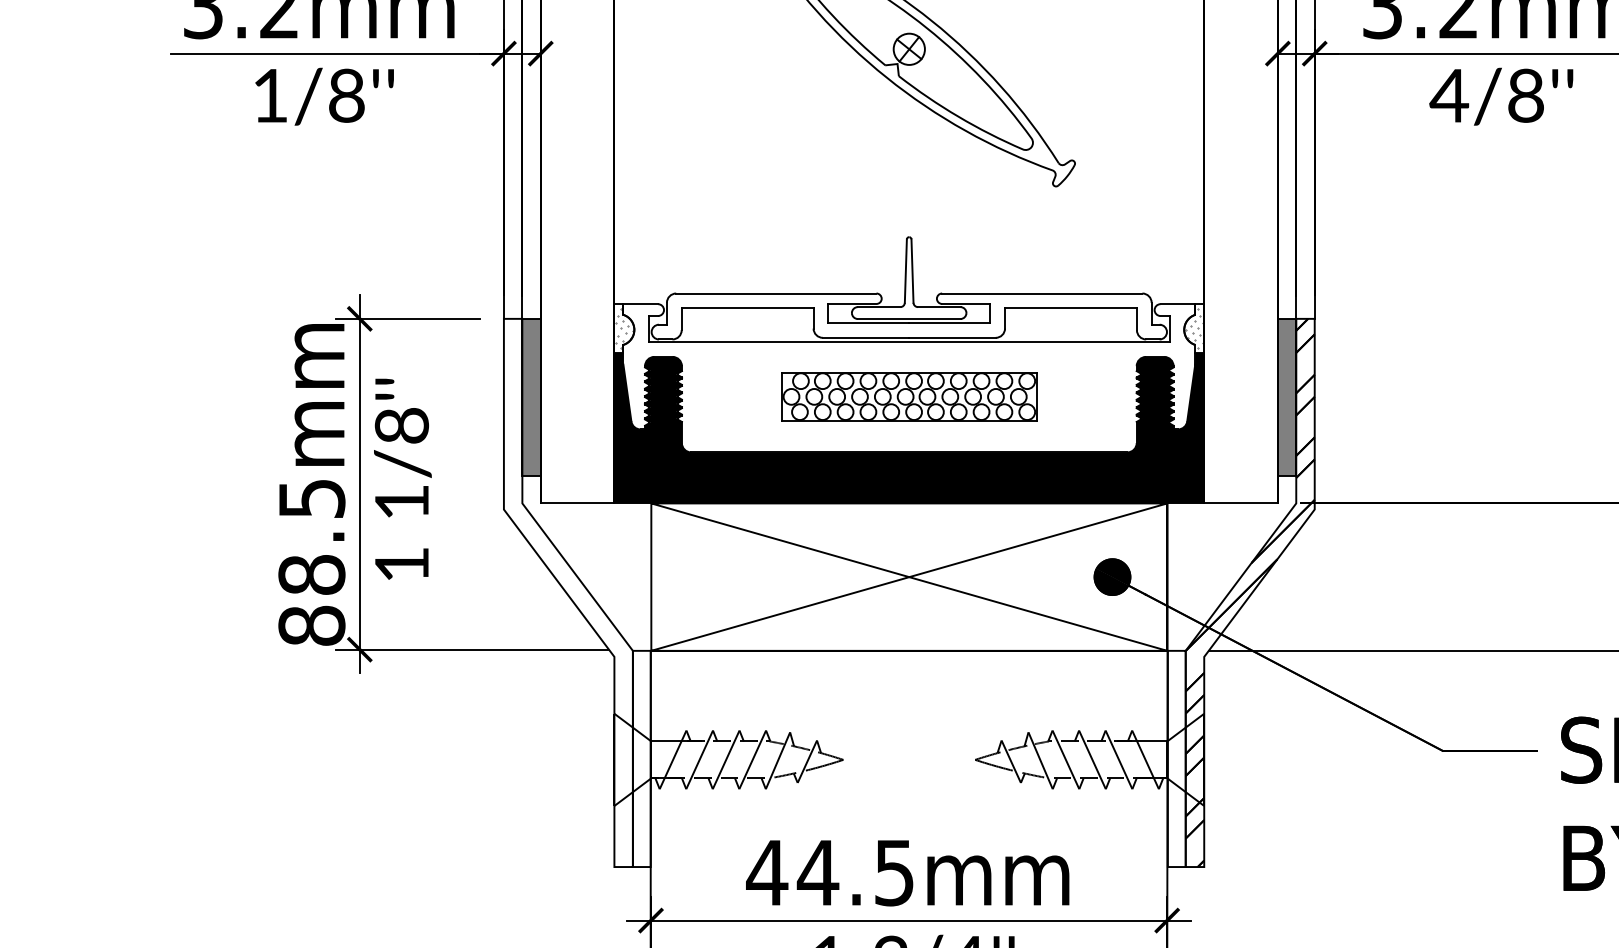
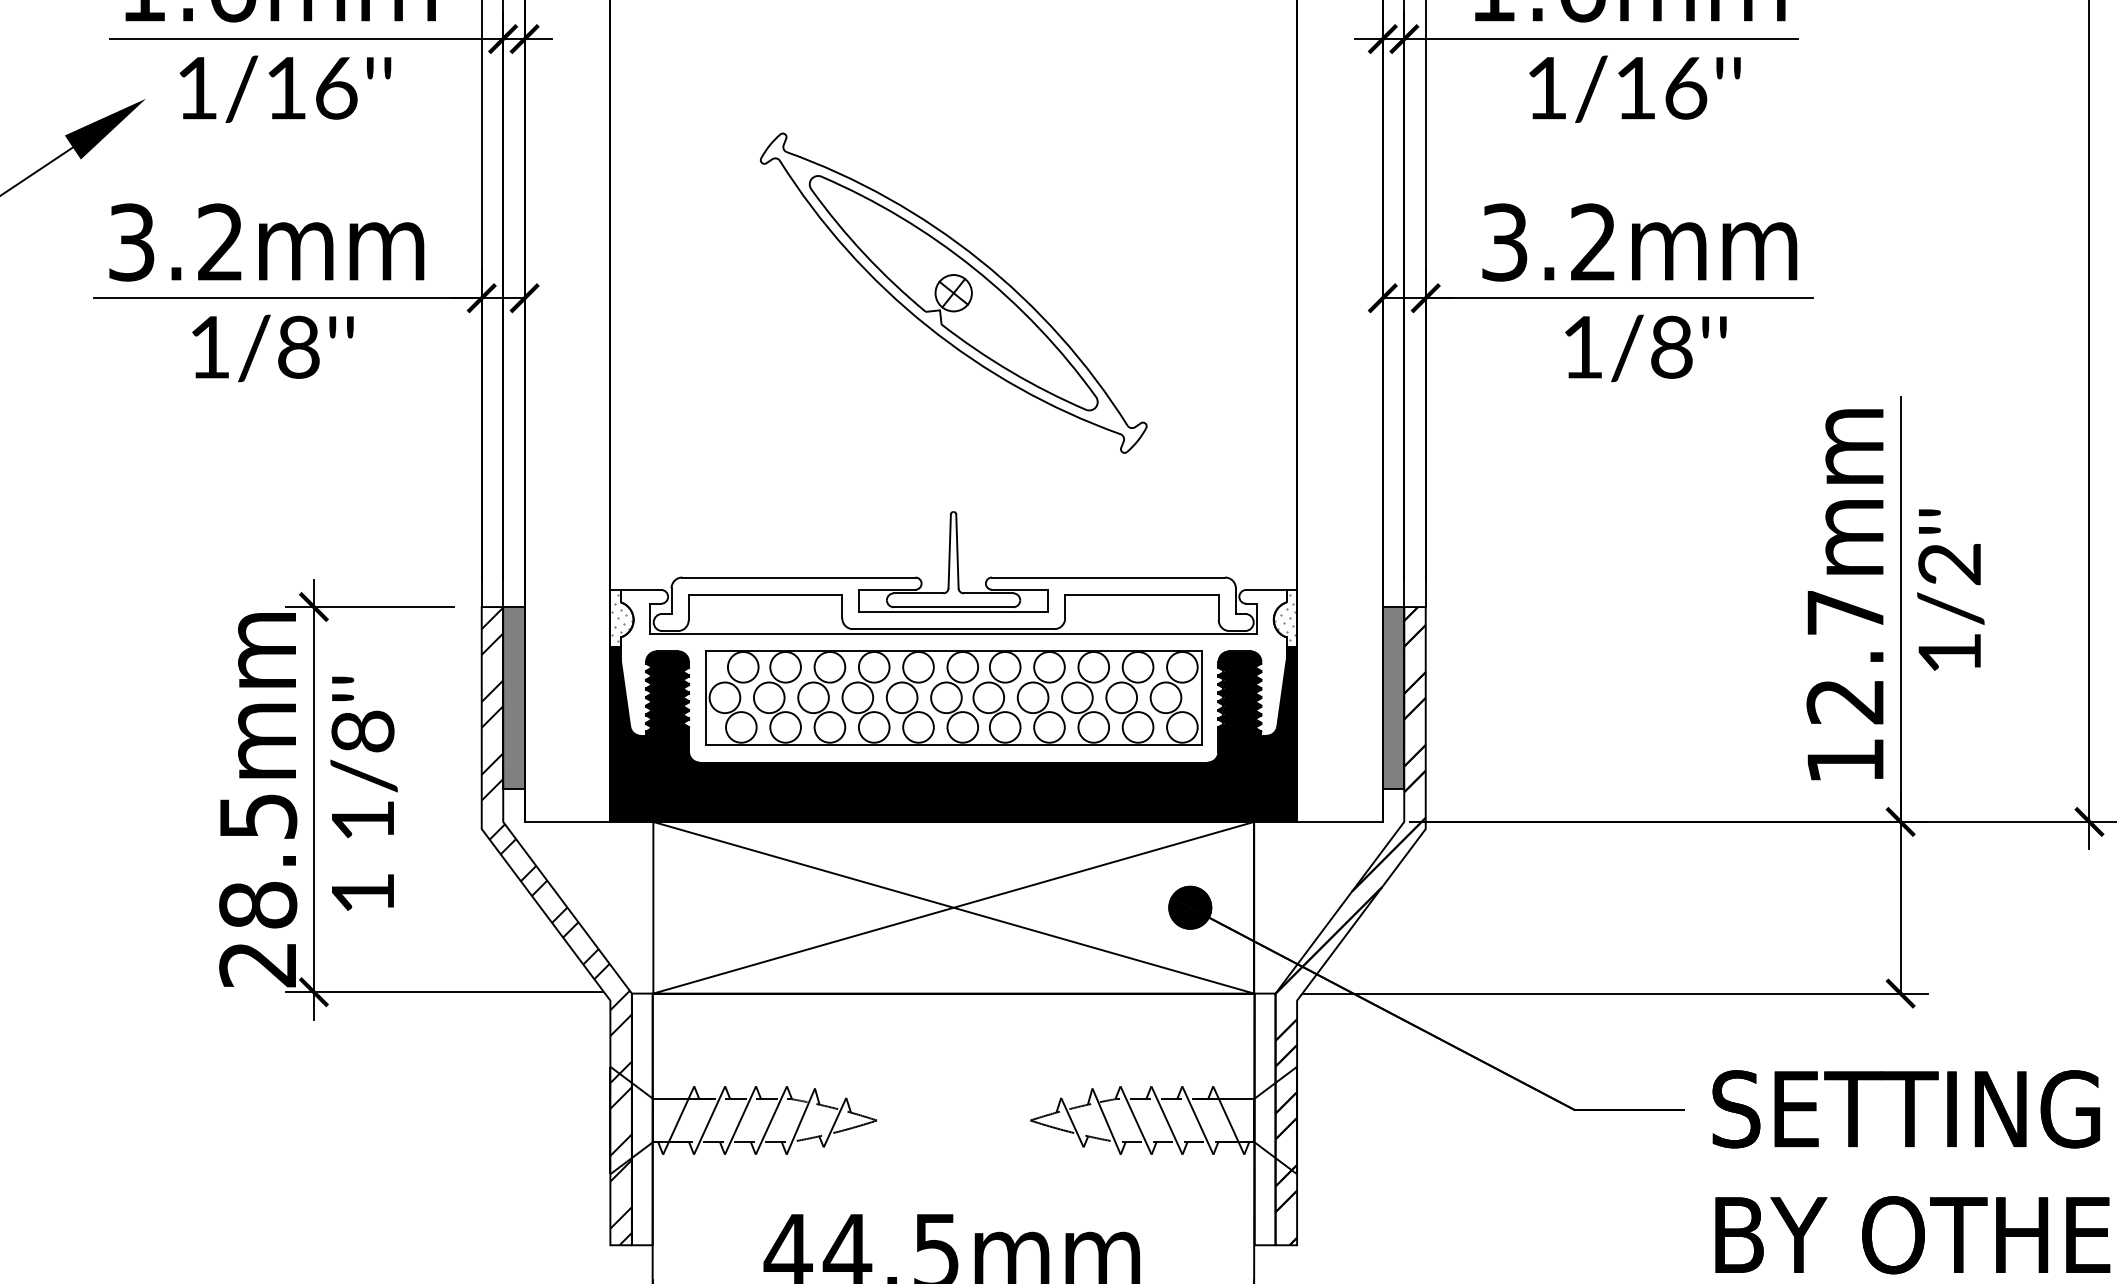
text: (1449, 95) -> (1582, 347), 4/8''\f] -> 1/8''\f]
part: (909, 396) -> (953, 697), size x1.67
hatch: (568, 593) -> (556, 926), added
text: (312, 625) -> (258, 964), 88.5mm -> 28.5mm

